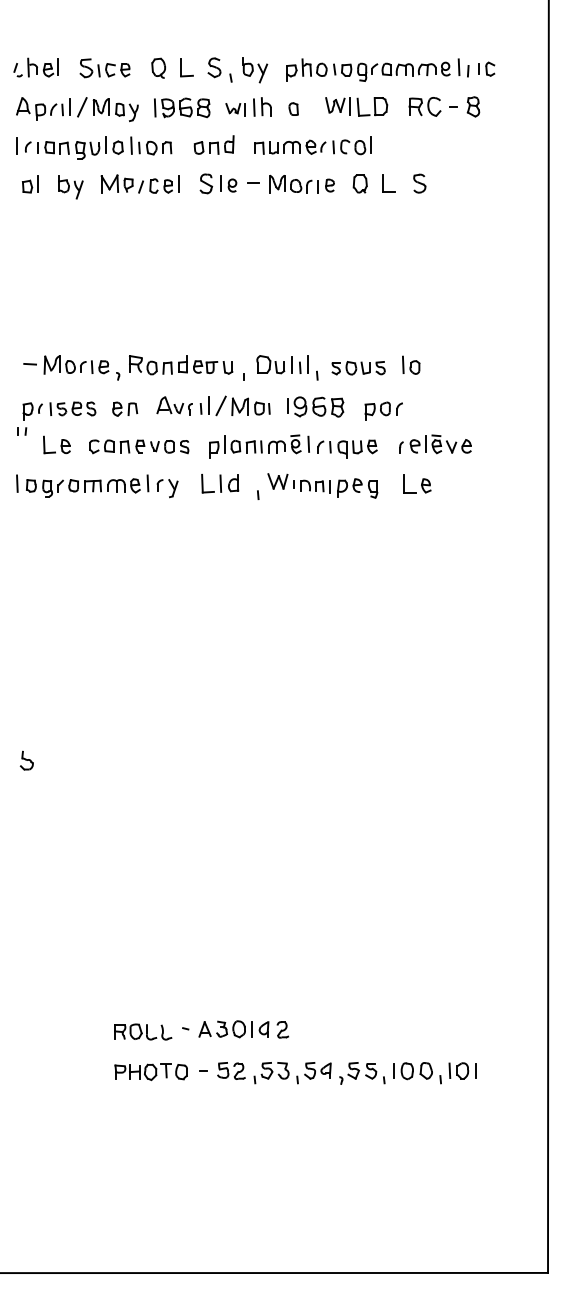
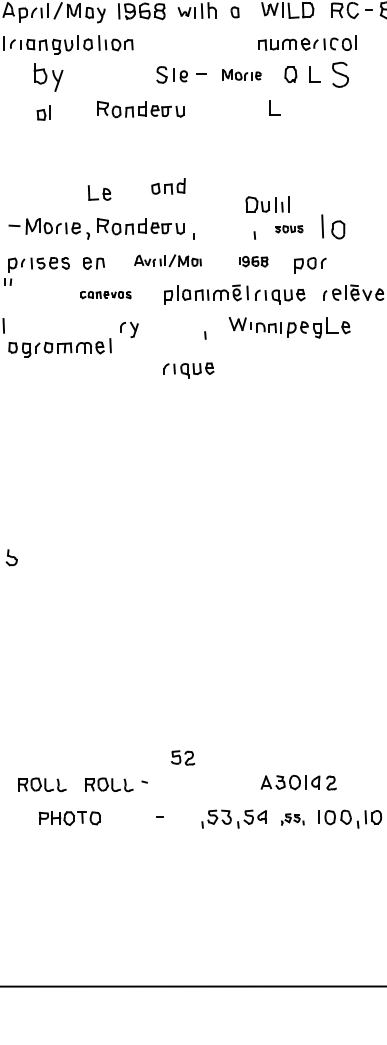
part: (213, 144) -> (167, 185), moved
part: (312, 145) -> (306, 42), moved
part: (139, 183) -> (106, 74), removed
part: (301, 183) -> (241, 74), size x0.7
part: (419, 183) -> (340, 74), size x1.6
part: (30, 184) -> (44, 113), moved
part: (70, 187) -> (48, 77), size x1.4
part: (340, 223) -> (274, 108), added
part: (181, 225) -> (141, 109), added
part: (282, 364) -> (267, 204), moved
part: (411, 364) -> (333, 226), size x1.6
part: (358, 368) -> (289, 229), size x0.6
part: (213, 405) -> (167, 260), size x0.7
part: (315, 406) -> (253, 261), size x0.6
part: (56, 444) -> (99, 192), moved
part: (139, 446) -> (106, 294), size x0.6
part: (220, 483) -> (173, 325), removed
part: (87, 485) -> (59, 347), moved
part: (322, 485) -> (275, 327), moved
part: (238, 536) -> (188, 370), added
part: (243, 1029) -> (298, 782), moved
part: (63, 1031) -> (42, 784), added
part: (231, 1070) -> (183, 757), moved
part: (150, 1072) -> (69, 818), moved
part: (362, 1073) -> (292, 819), size x0.6

